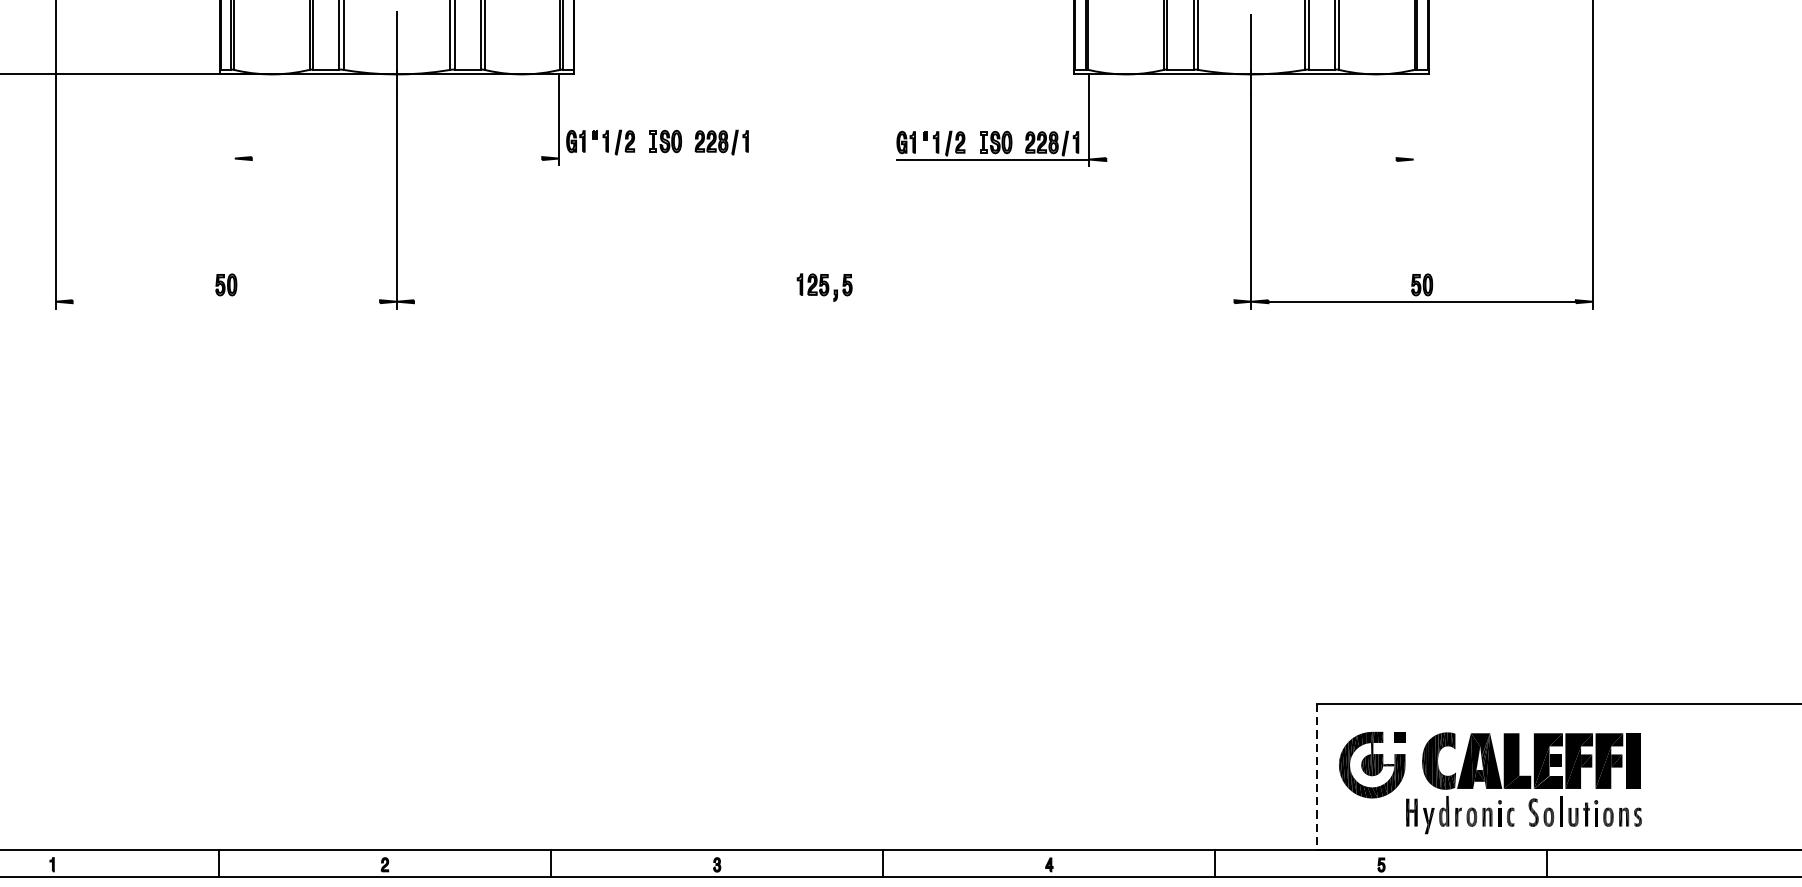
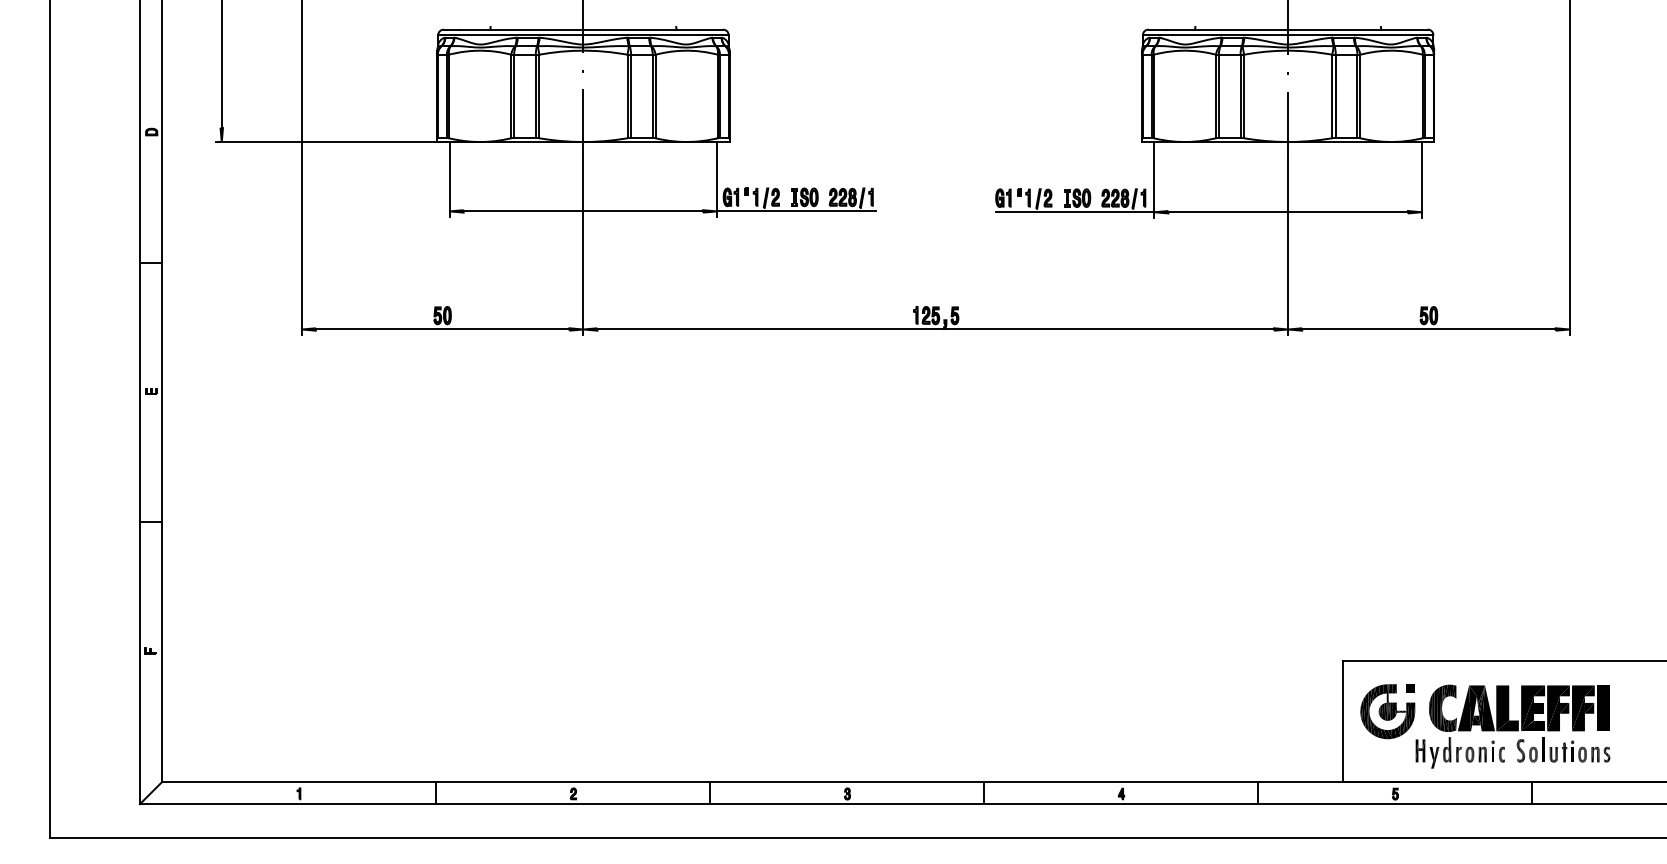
line: (234, 119) -> (449, 179), added
line: (1413, 119) -> (1421, 179), added
line: (397, 158) -> (583, 211), added
line: (655, 158) -> (796, 211), added
line: (1250, 159) -> (1287, 212), added
line: (226, 301) -> (442, 329), added
line: (823, 301) -> (935, 329), added
line: (1317, 776) -> (1342, 721), dashed -> solid

